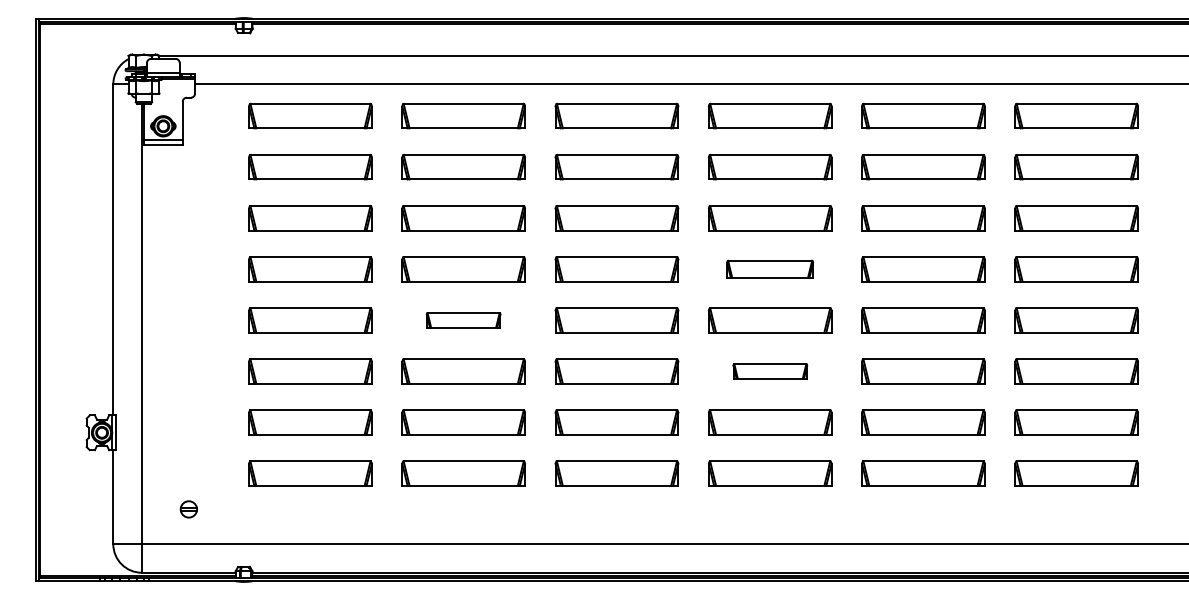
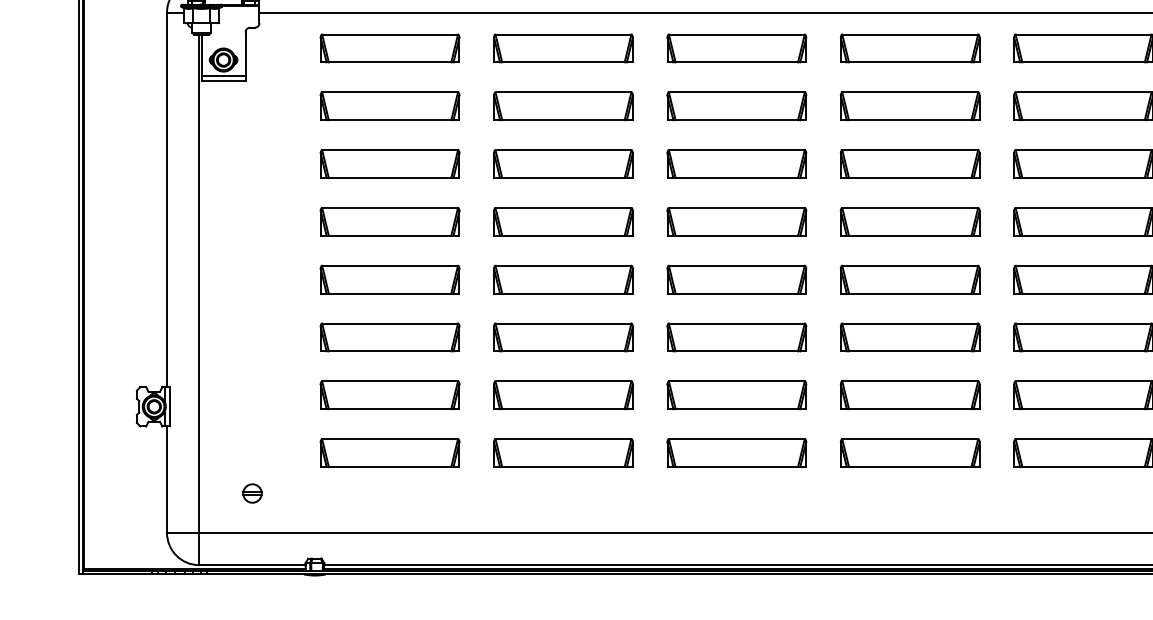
part: (769, 269) -> (909, 222), size x1.43
part: (463, 320) -> (563, 279), size x1.67
part: (770, 371) -> (910, 337), size x1.67

